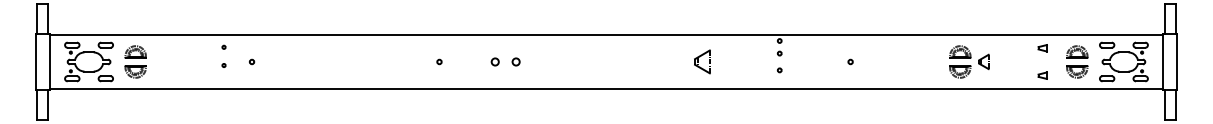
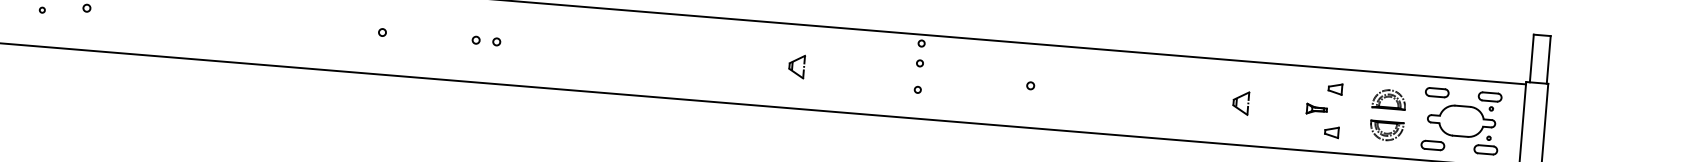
part: (504, 61) -> (485, 40), size x0.62
part: (701, 61) -> (795, 65), size x0.62
part: (960, 61) -> (1203, 99), removed
part: (1031, 61) -> (1315, 108), added

